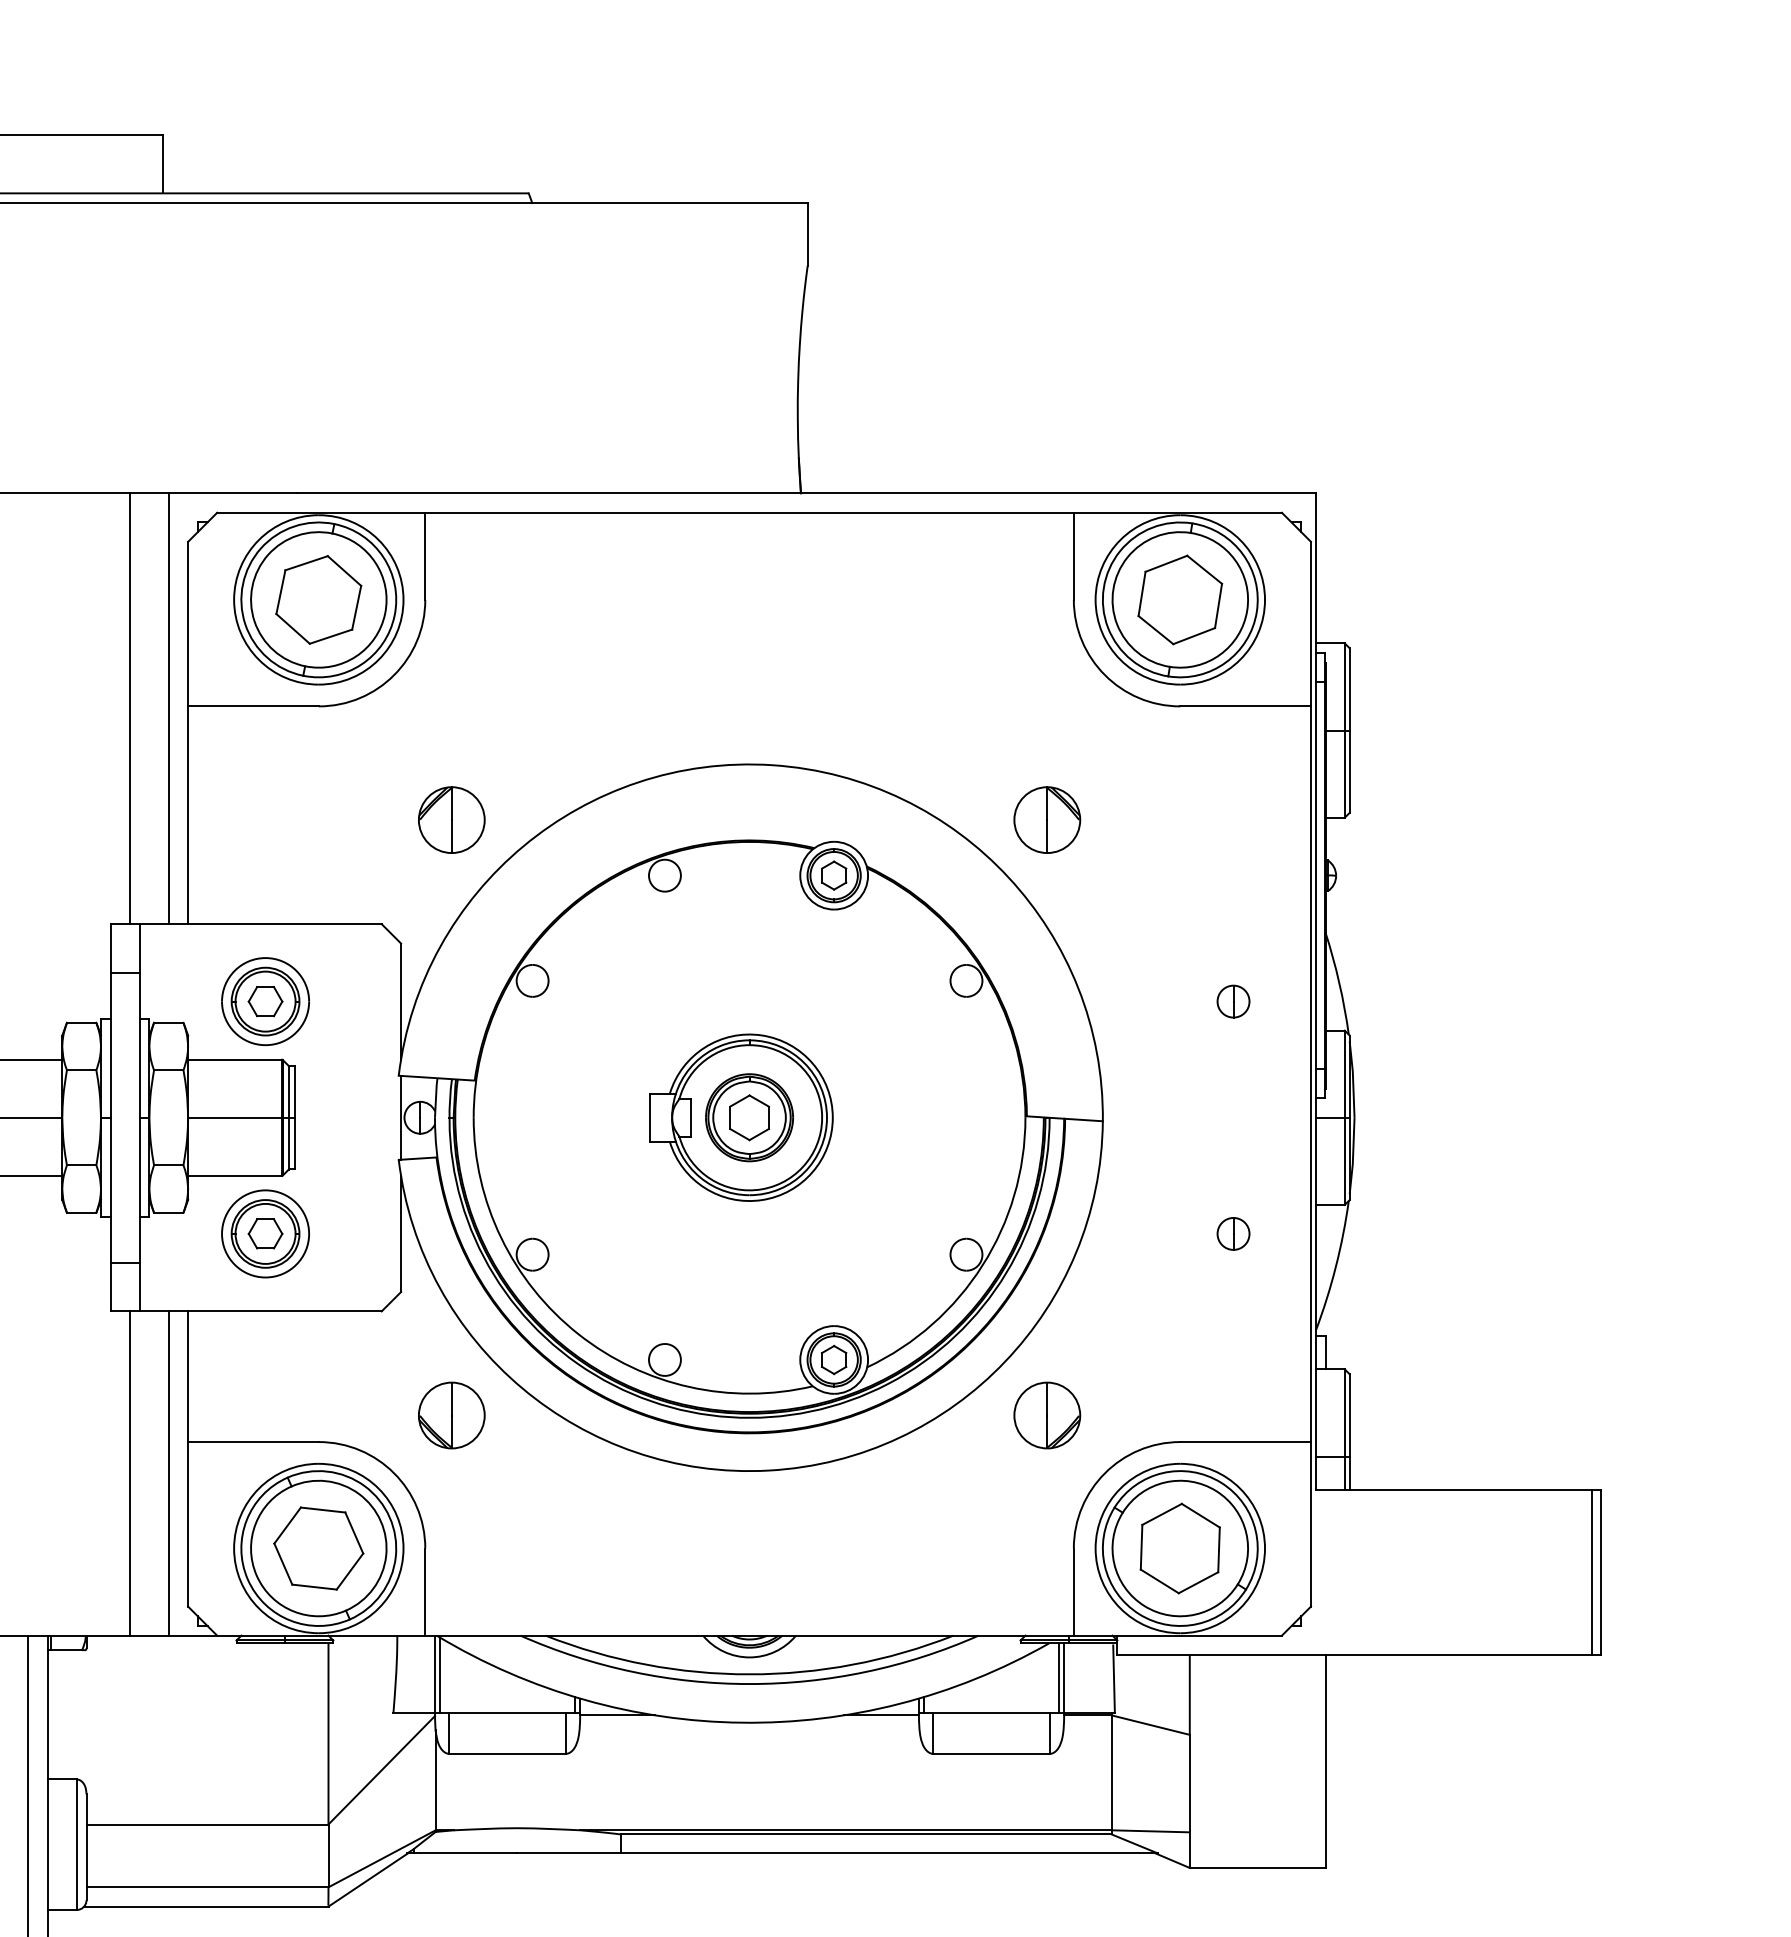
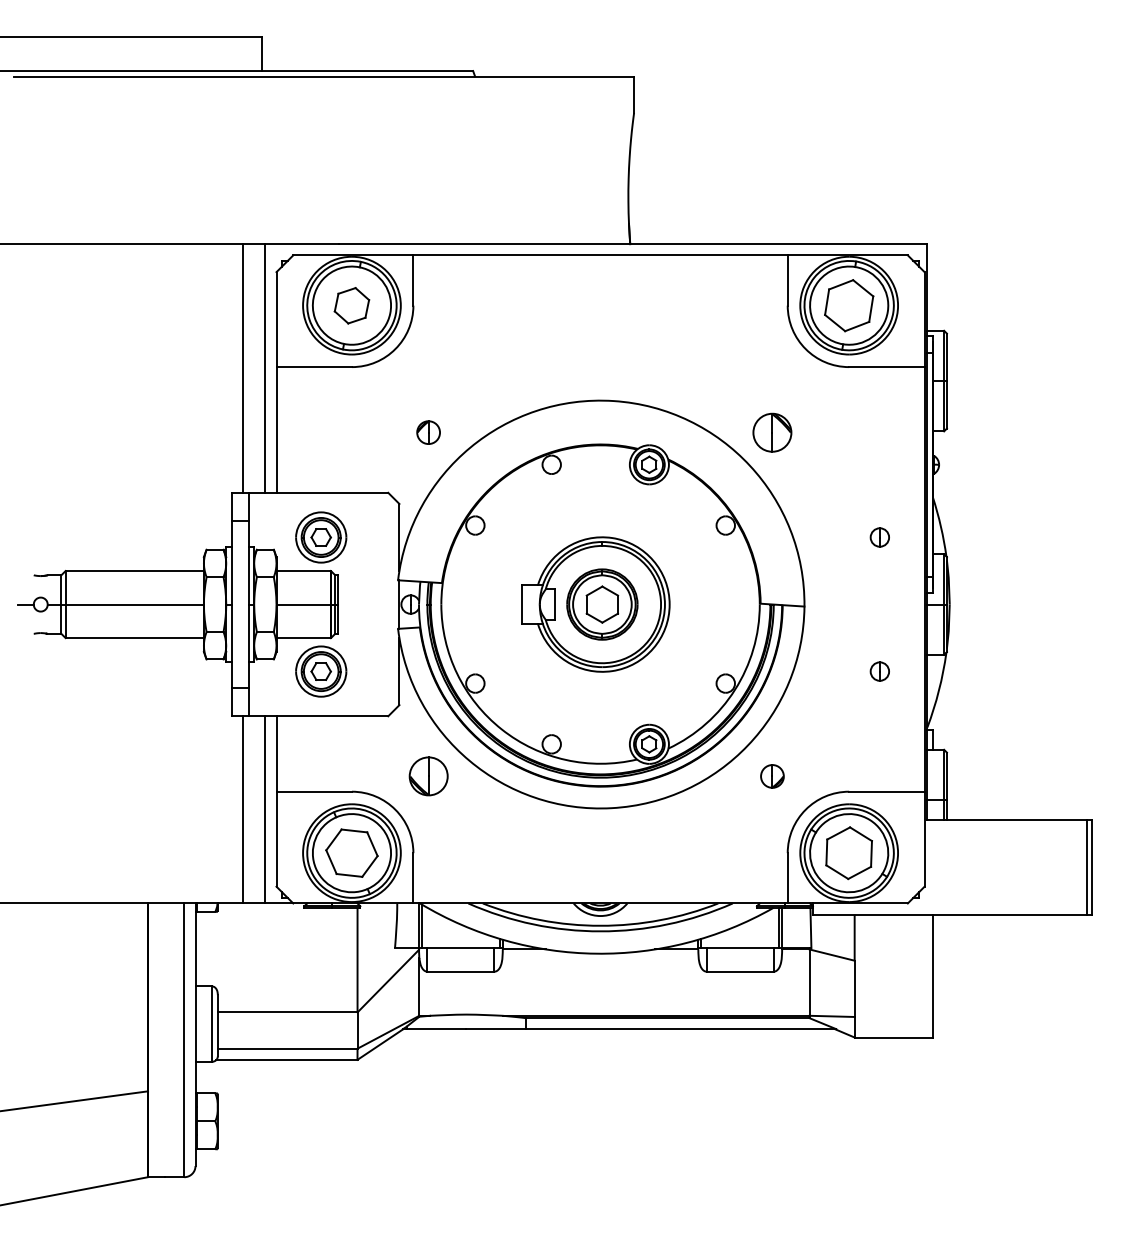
part: (318, 599) -> (351, 305), size x0.7
part: (451, 819) -> (428, 432), size x0.6
part: (740, 1117) -> (595, 604), size x1.4
part: (1047, 1415) -> (772, 776), size x0.6

